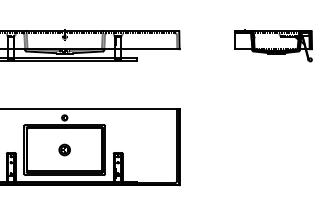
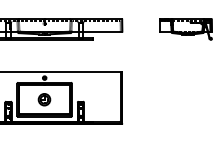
part: (64, 149) -> (44, 99), size x1.6

